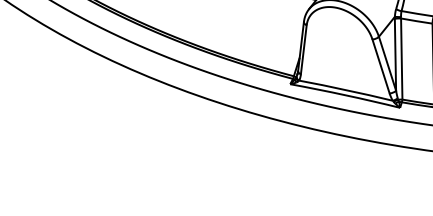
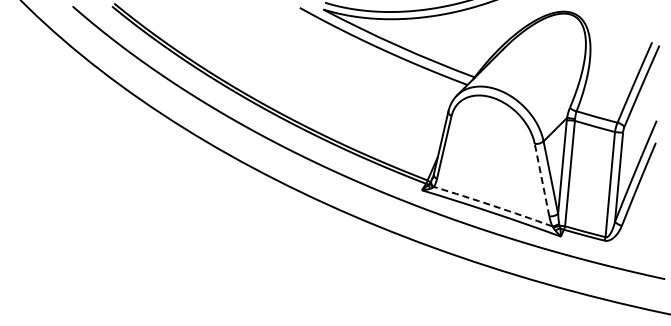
line: (381, 66) -> (542, 180), solid -> dashed
arc: (346, 89) -> (493, 205), solid -> dashed

